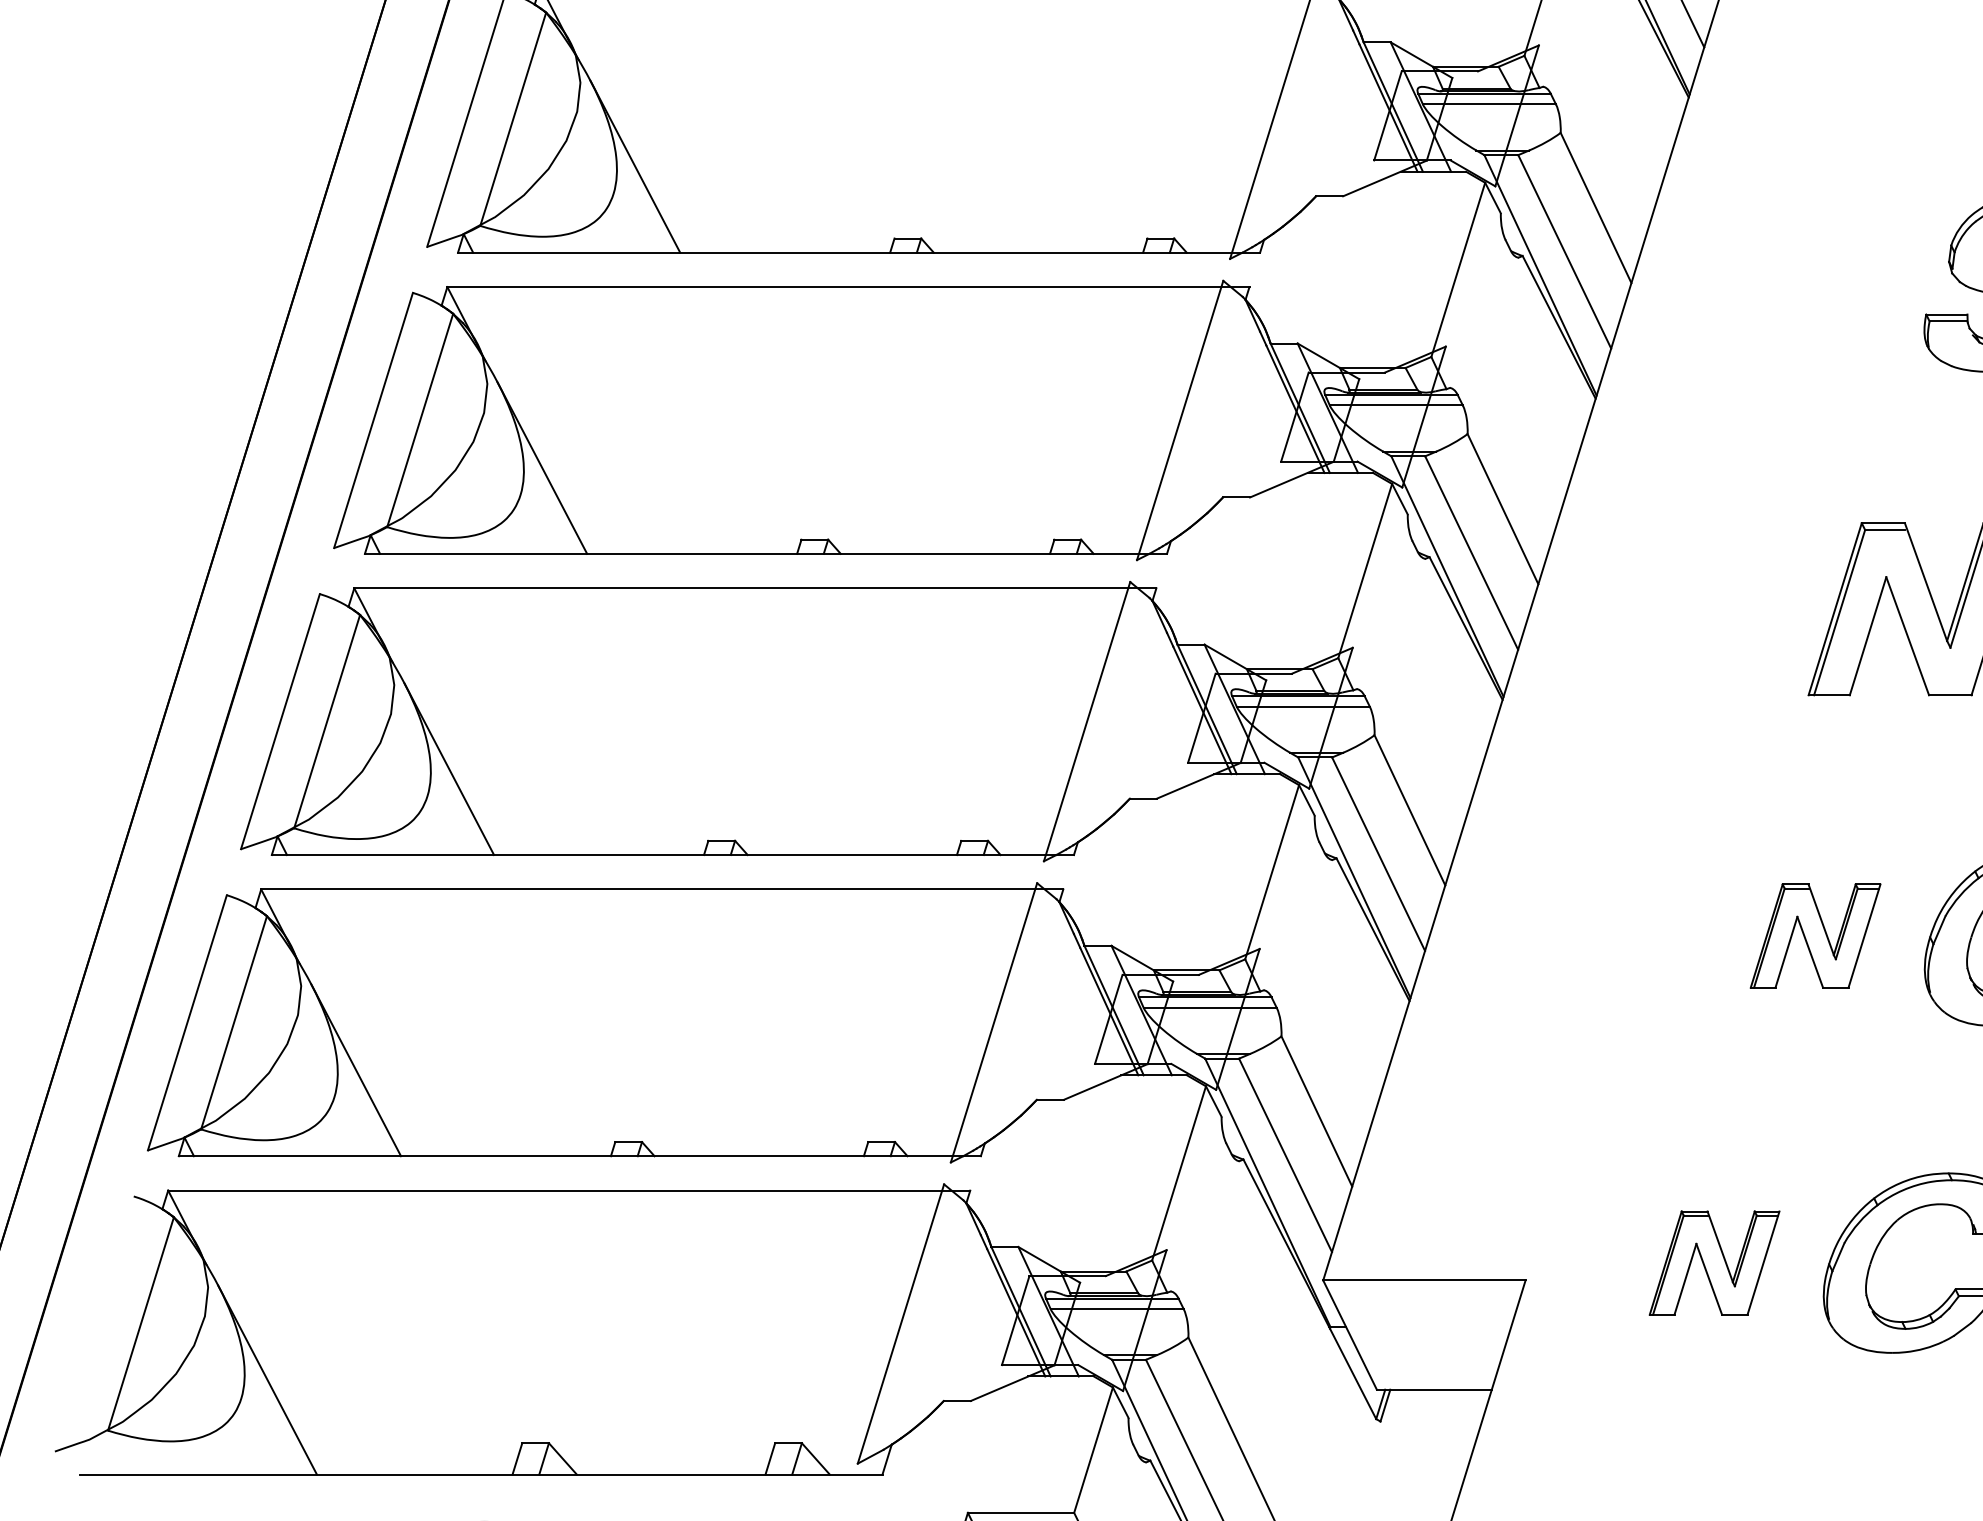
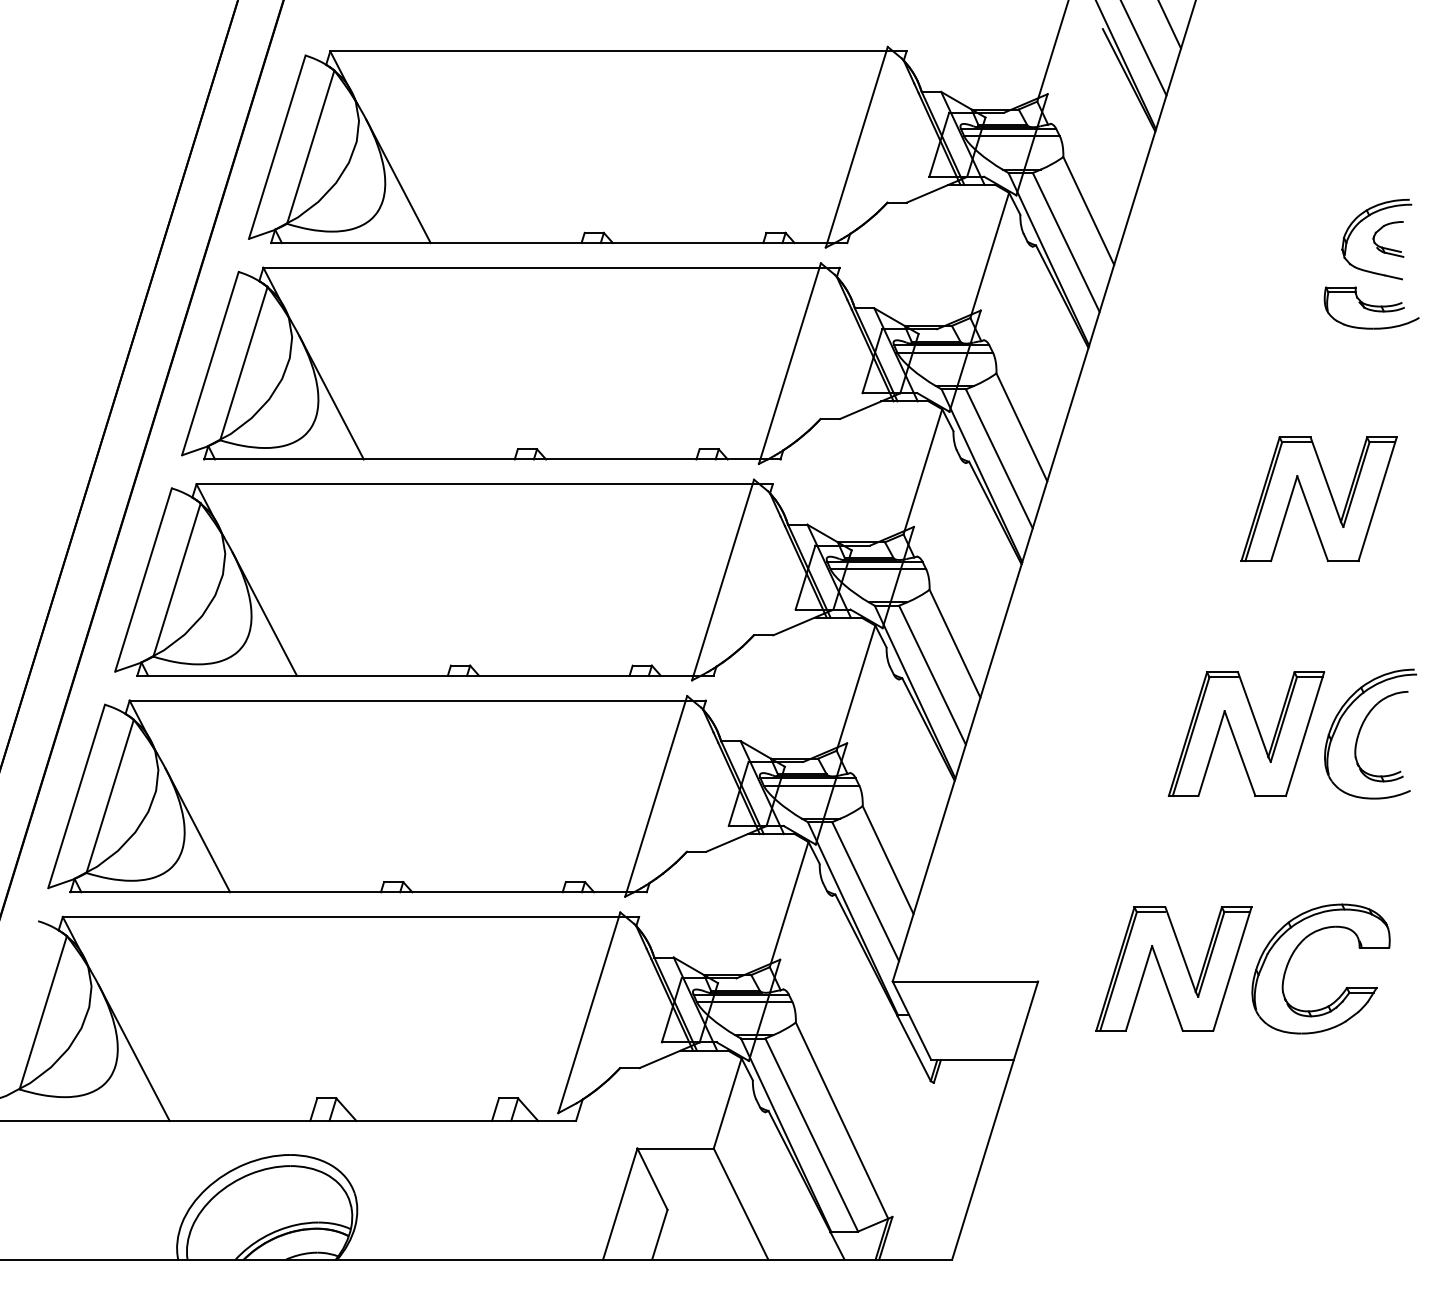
part: (1815, 935) -> (1246, 733), size x1.67
part: (1714, 1262) -> (1173, 968), size x1.67

